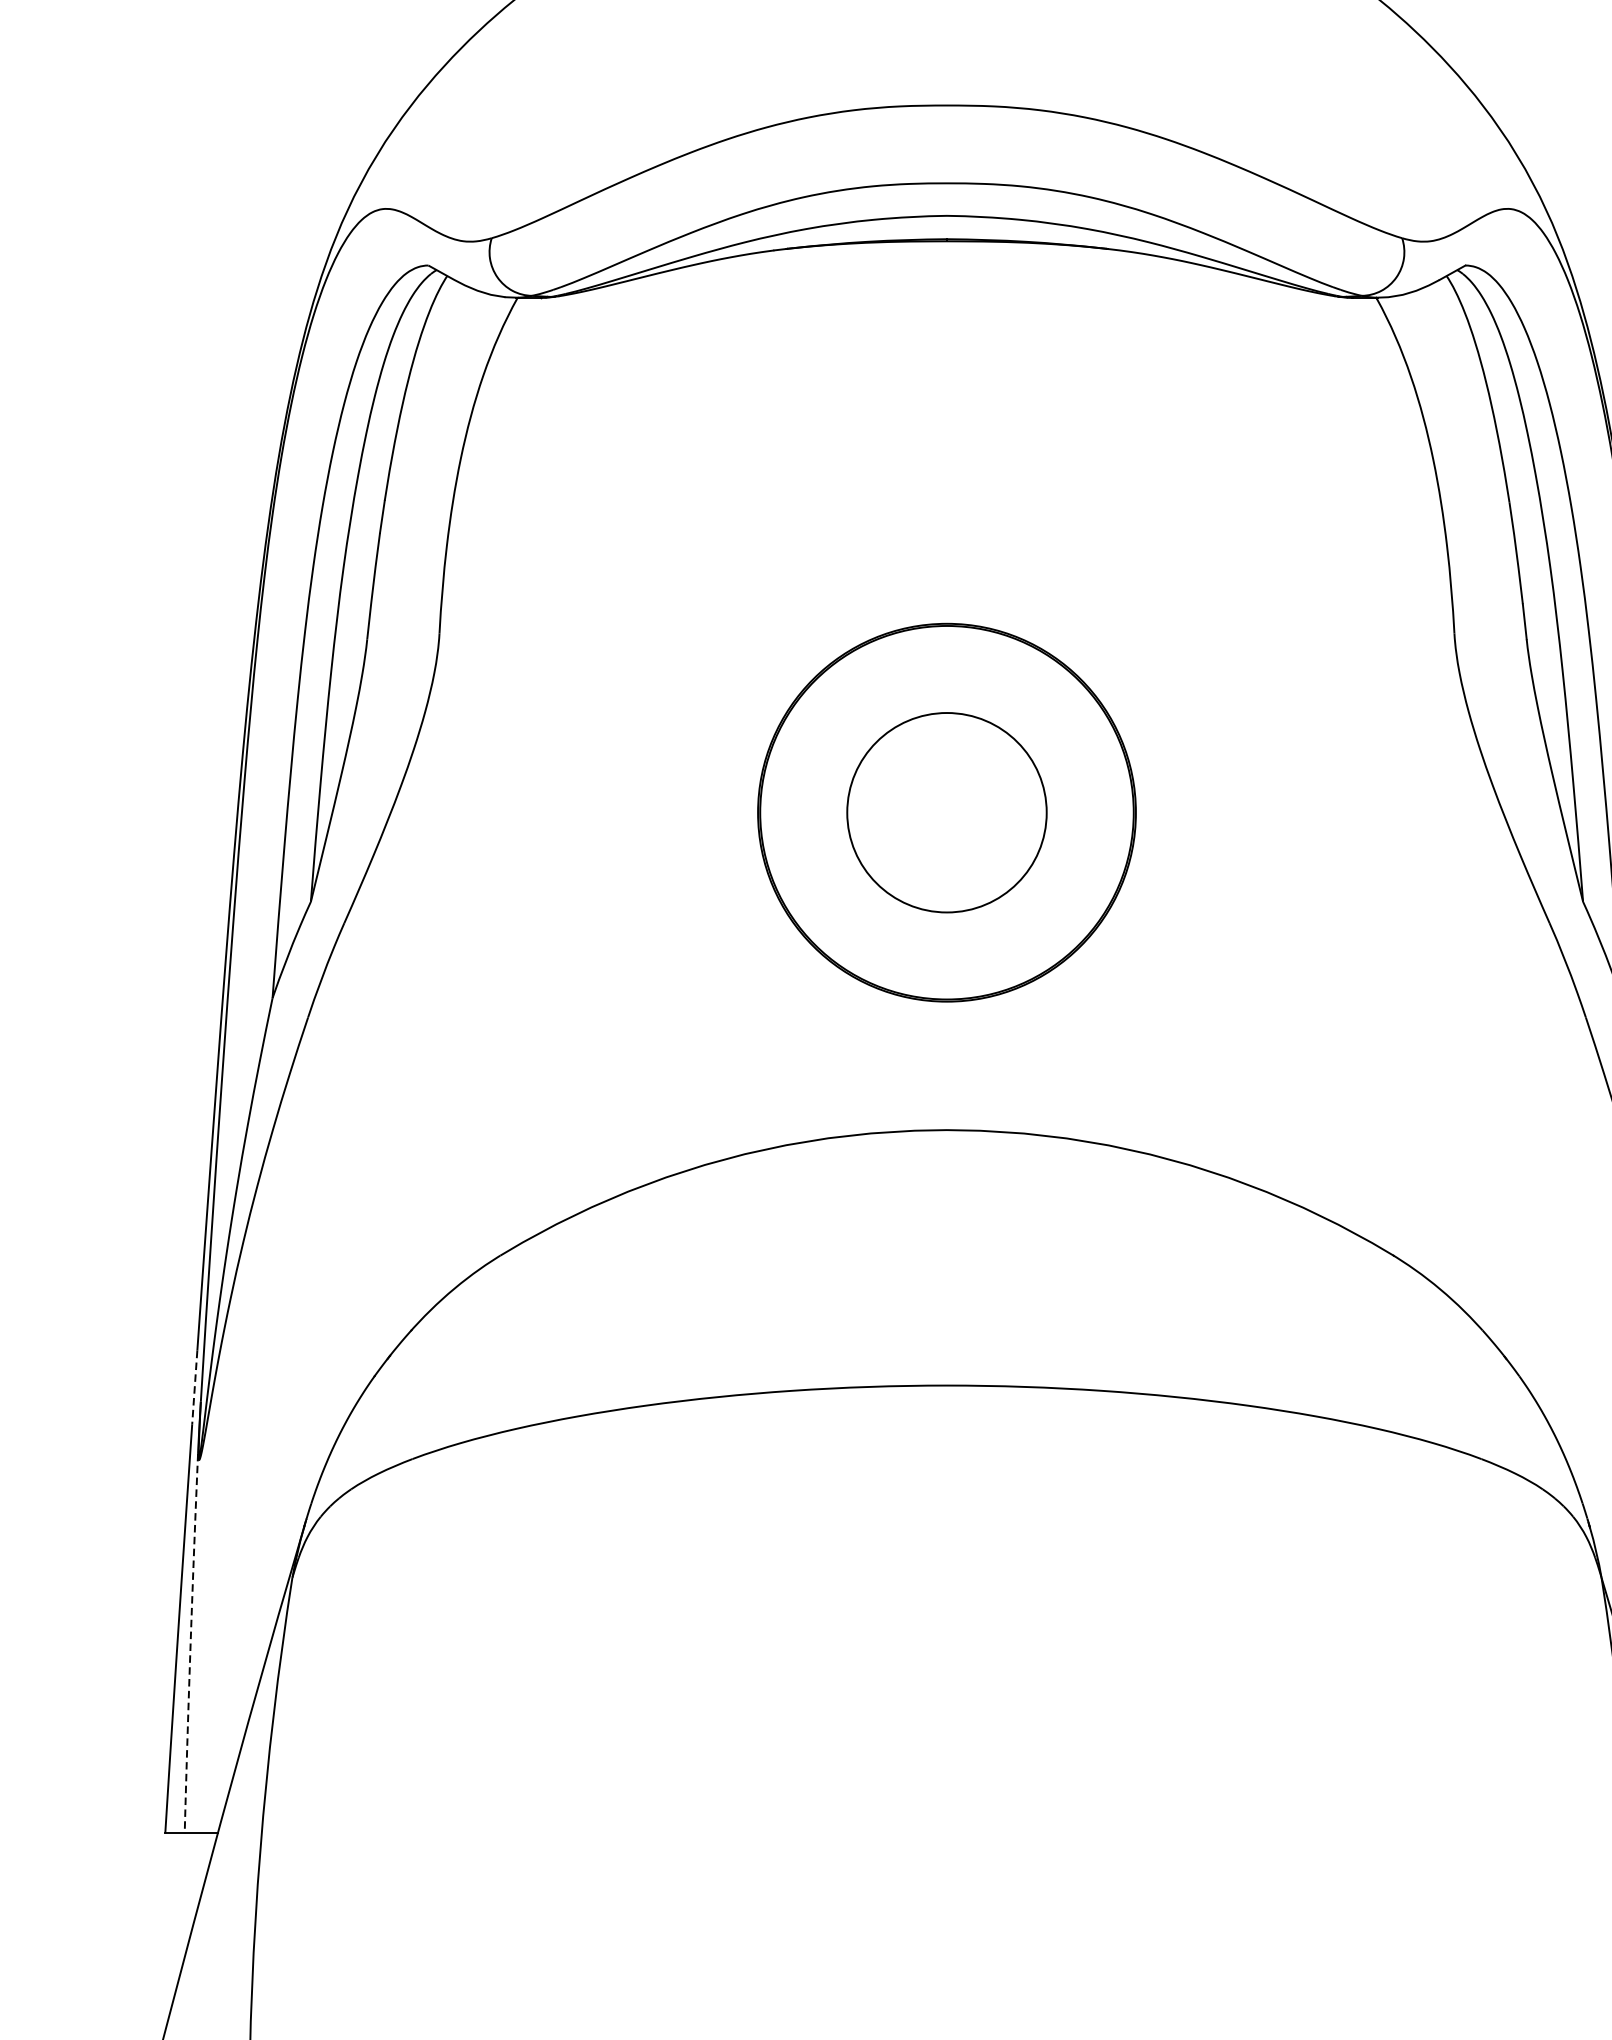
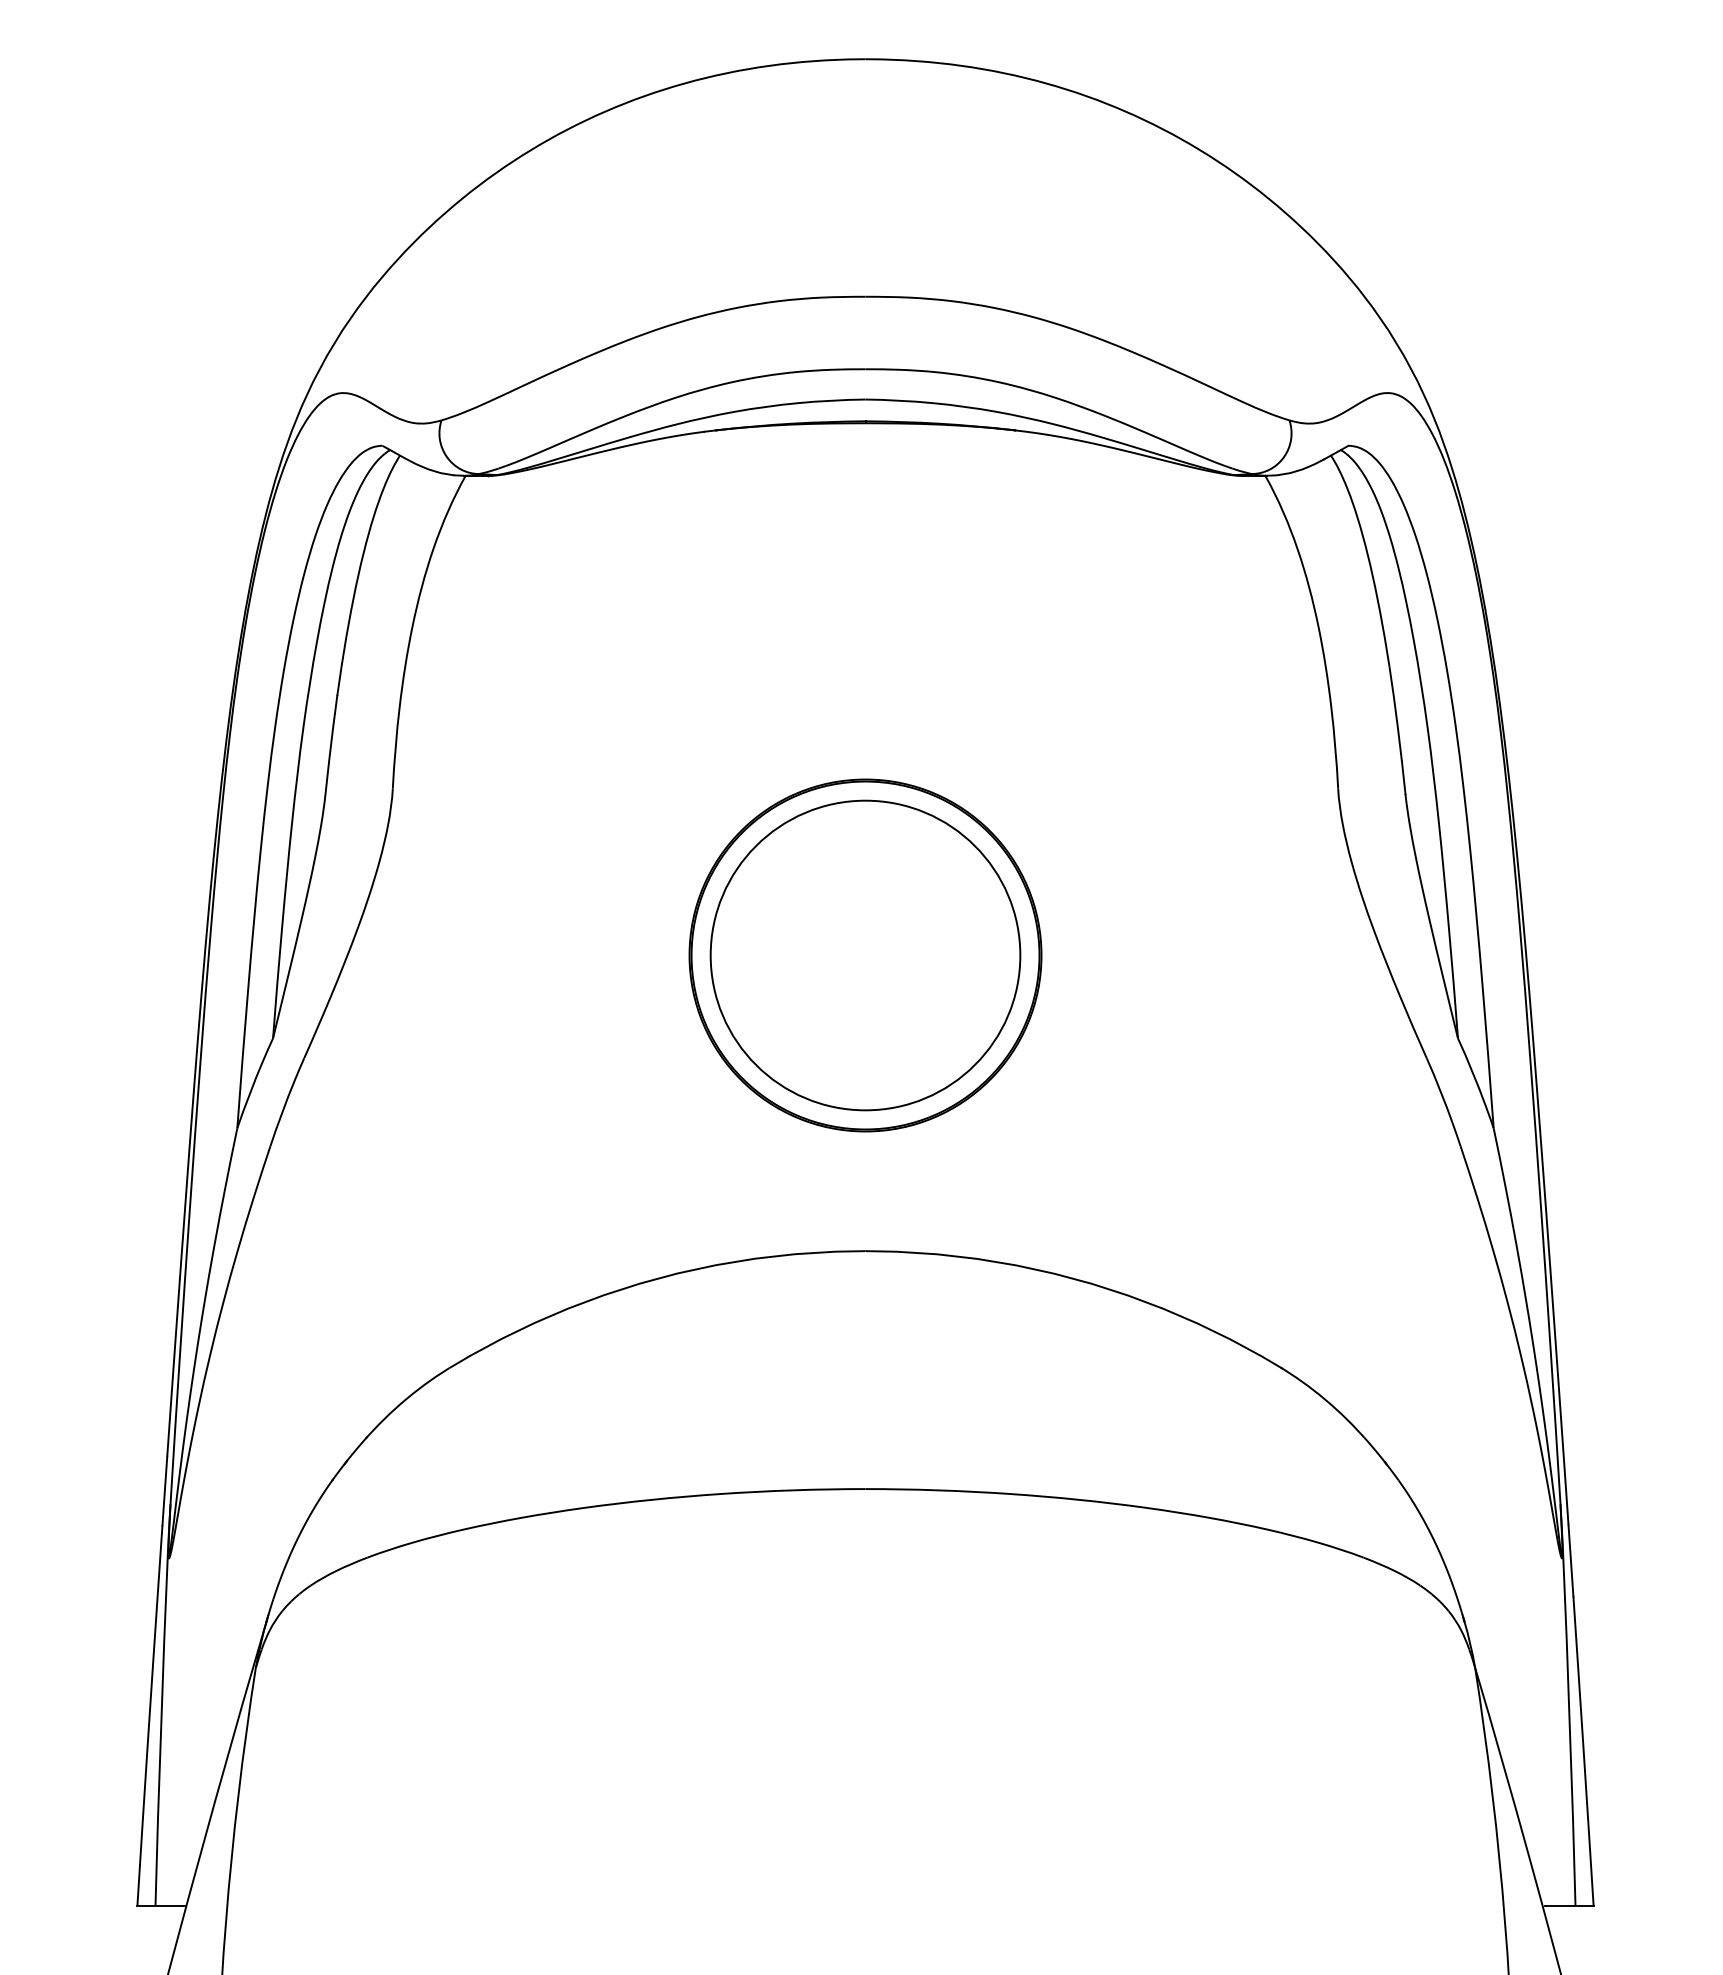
circle: (946, 812) -> (865, 955), size x1.67
line: (194, 1388) -> (164, 1491), dashed -> solid
arc: (191, 1643) -> (161, 1729), dashed -> solid

